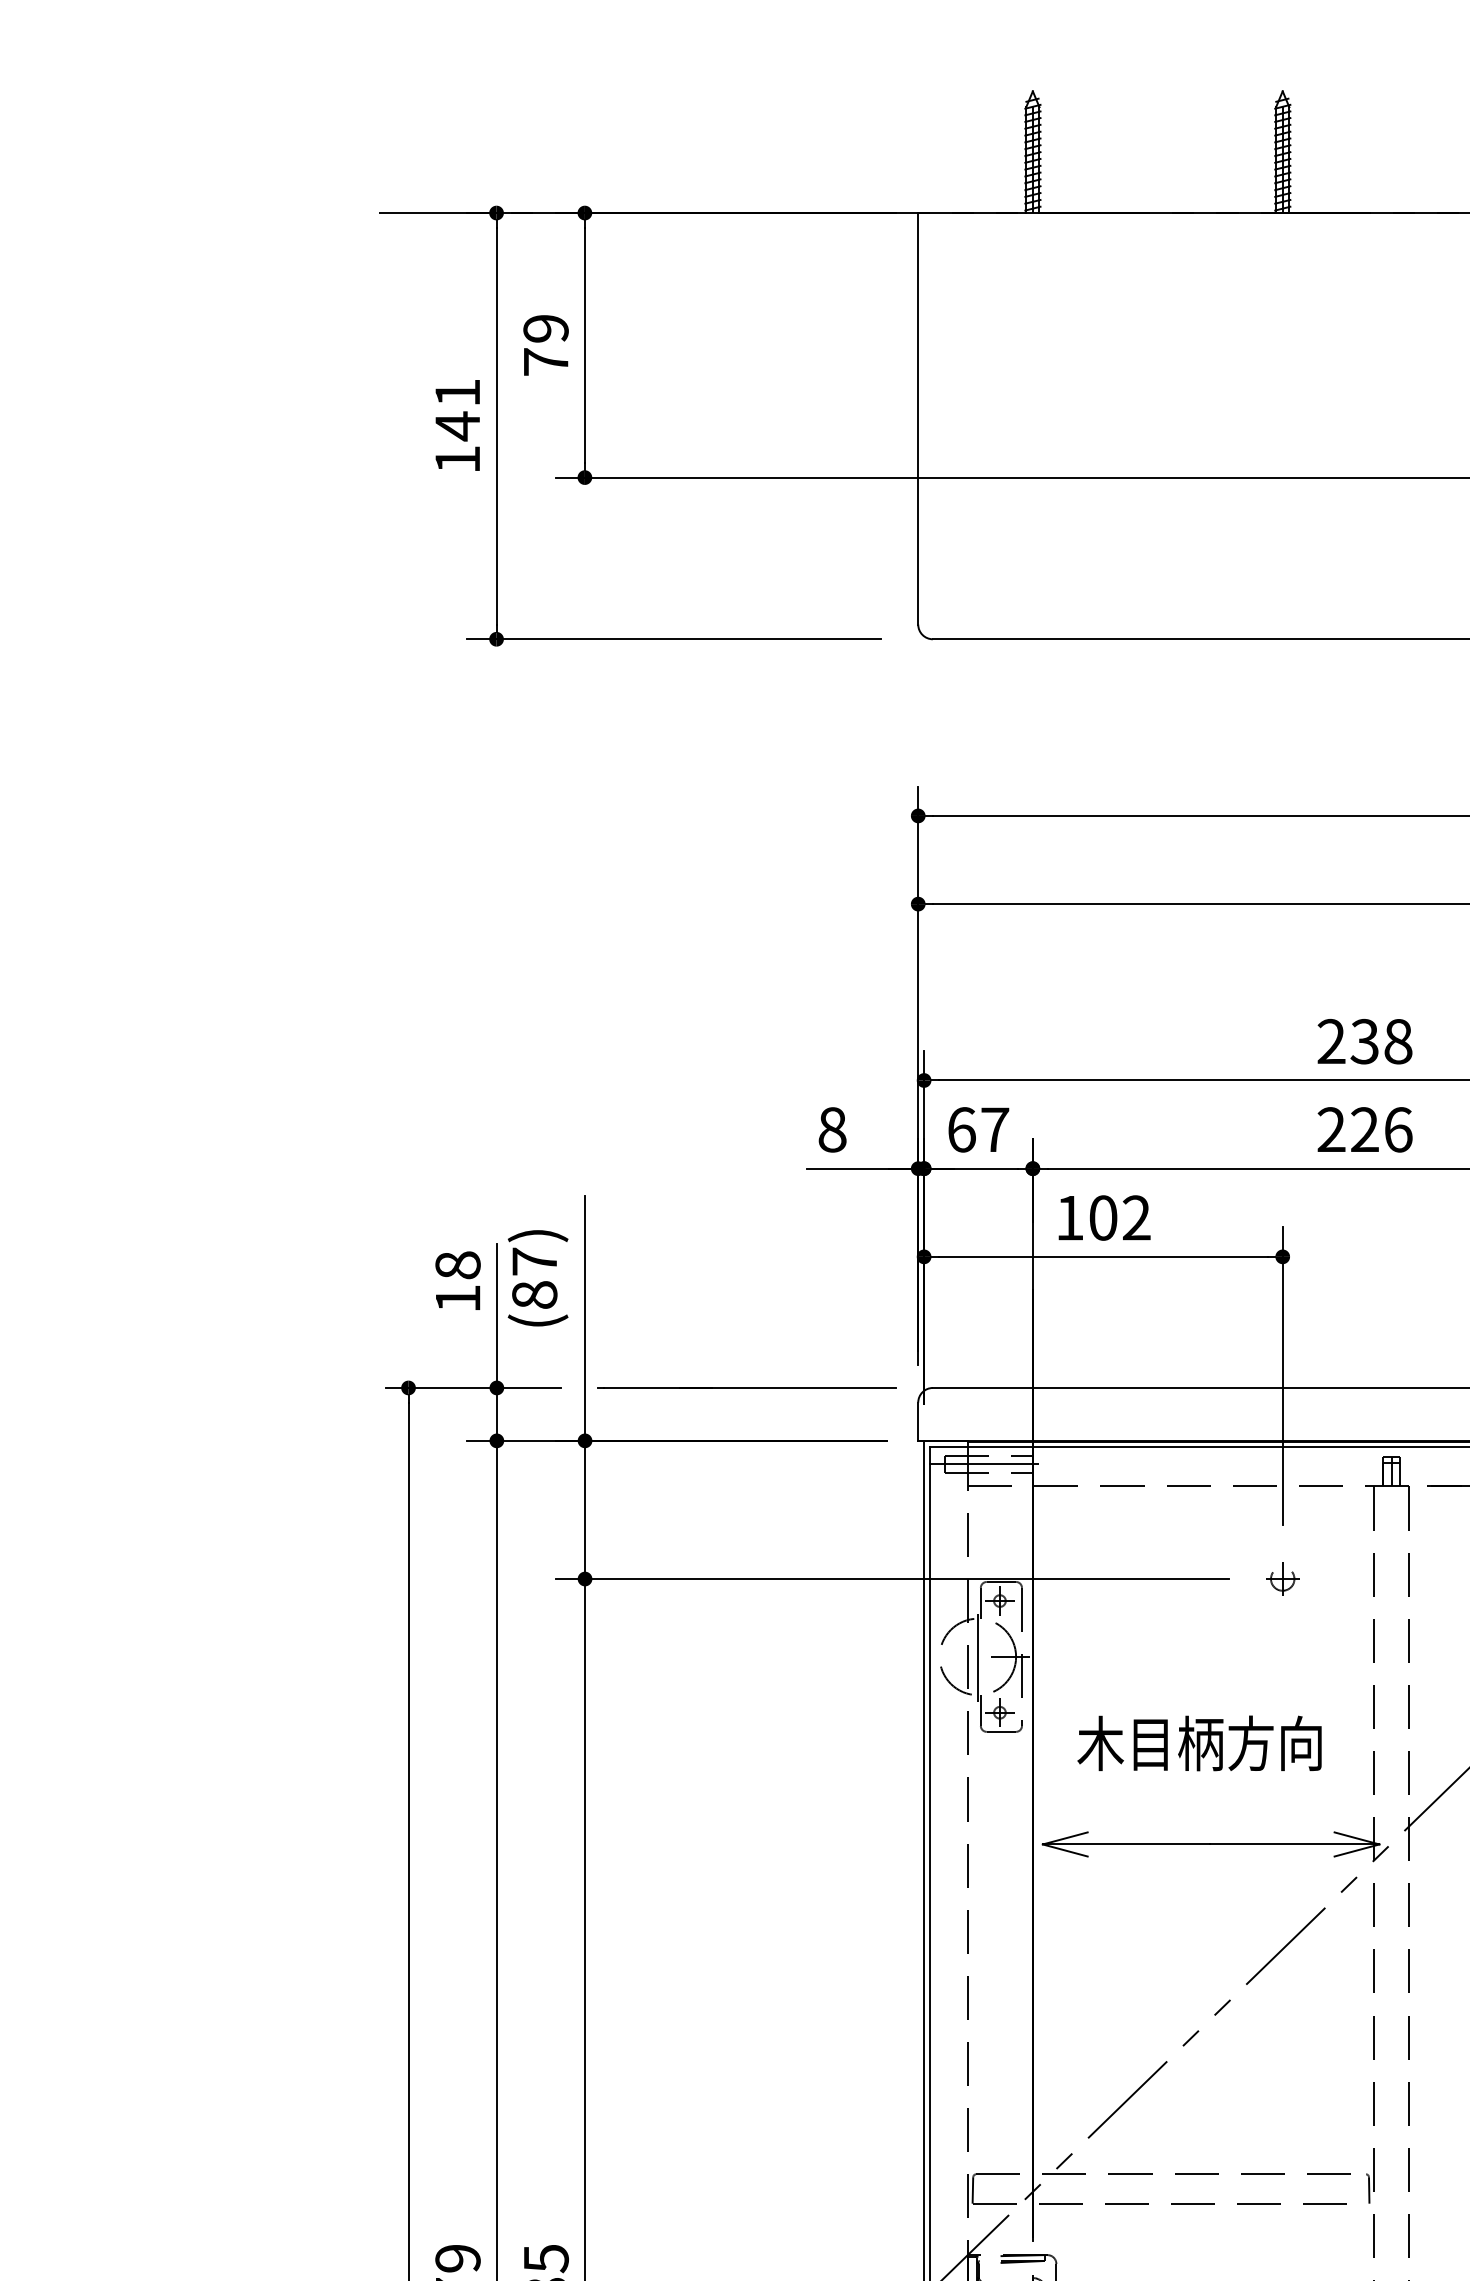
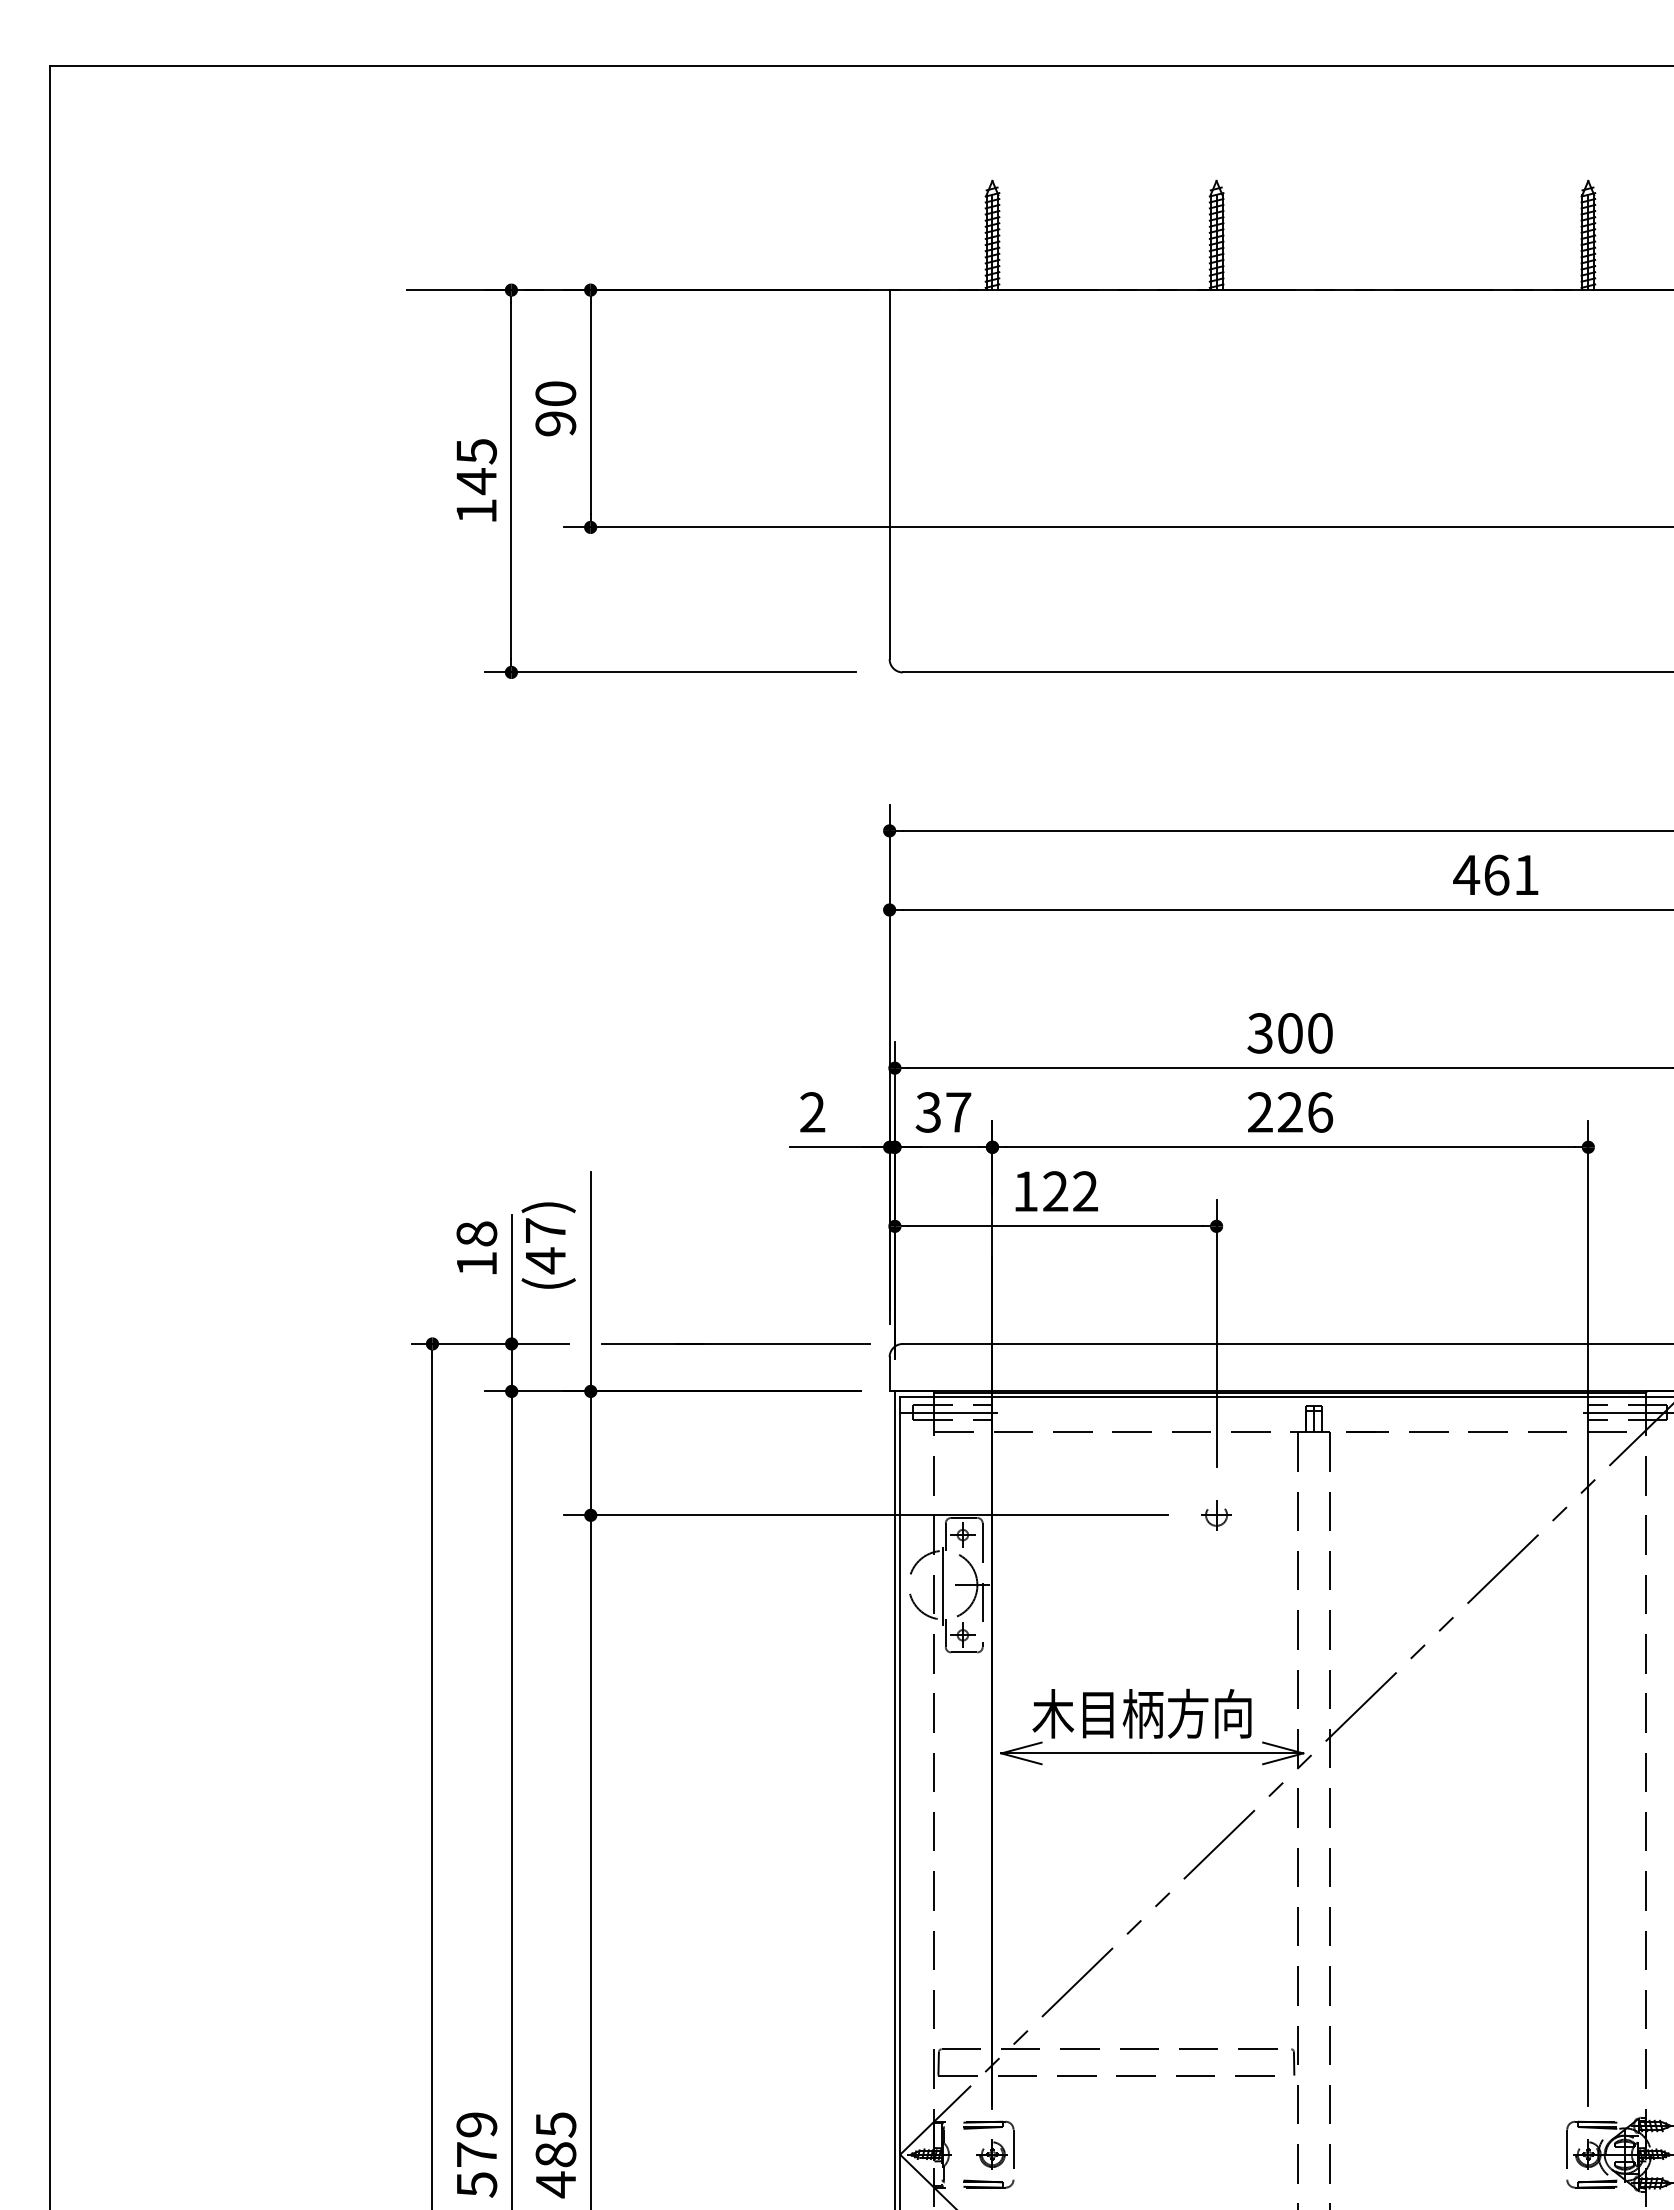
text: (545, 345) -> (555, 408), 79 -> 90
text: (457, 392) -> (476, 451), 141 -> 145
text: (1364, 1041) -> (1289, 1033), 238 -> 300
text: (832, 1129) -> (812, 1112), 8 -> 2
text: (961, 1129) -> (928, 1112), 67 -> 37
text: (1103, 1217) -> (1055, 1191), 102 -> 122
text: (534, 1294) -> (545, 1260), (87) -> (47)
text: (1199, 1743) -> (1141, 1713), moved

